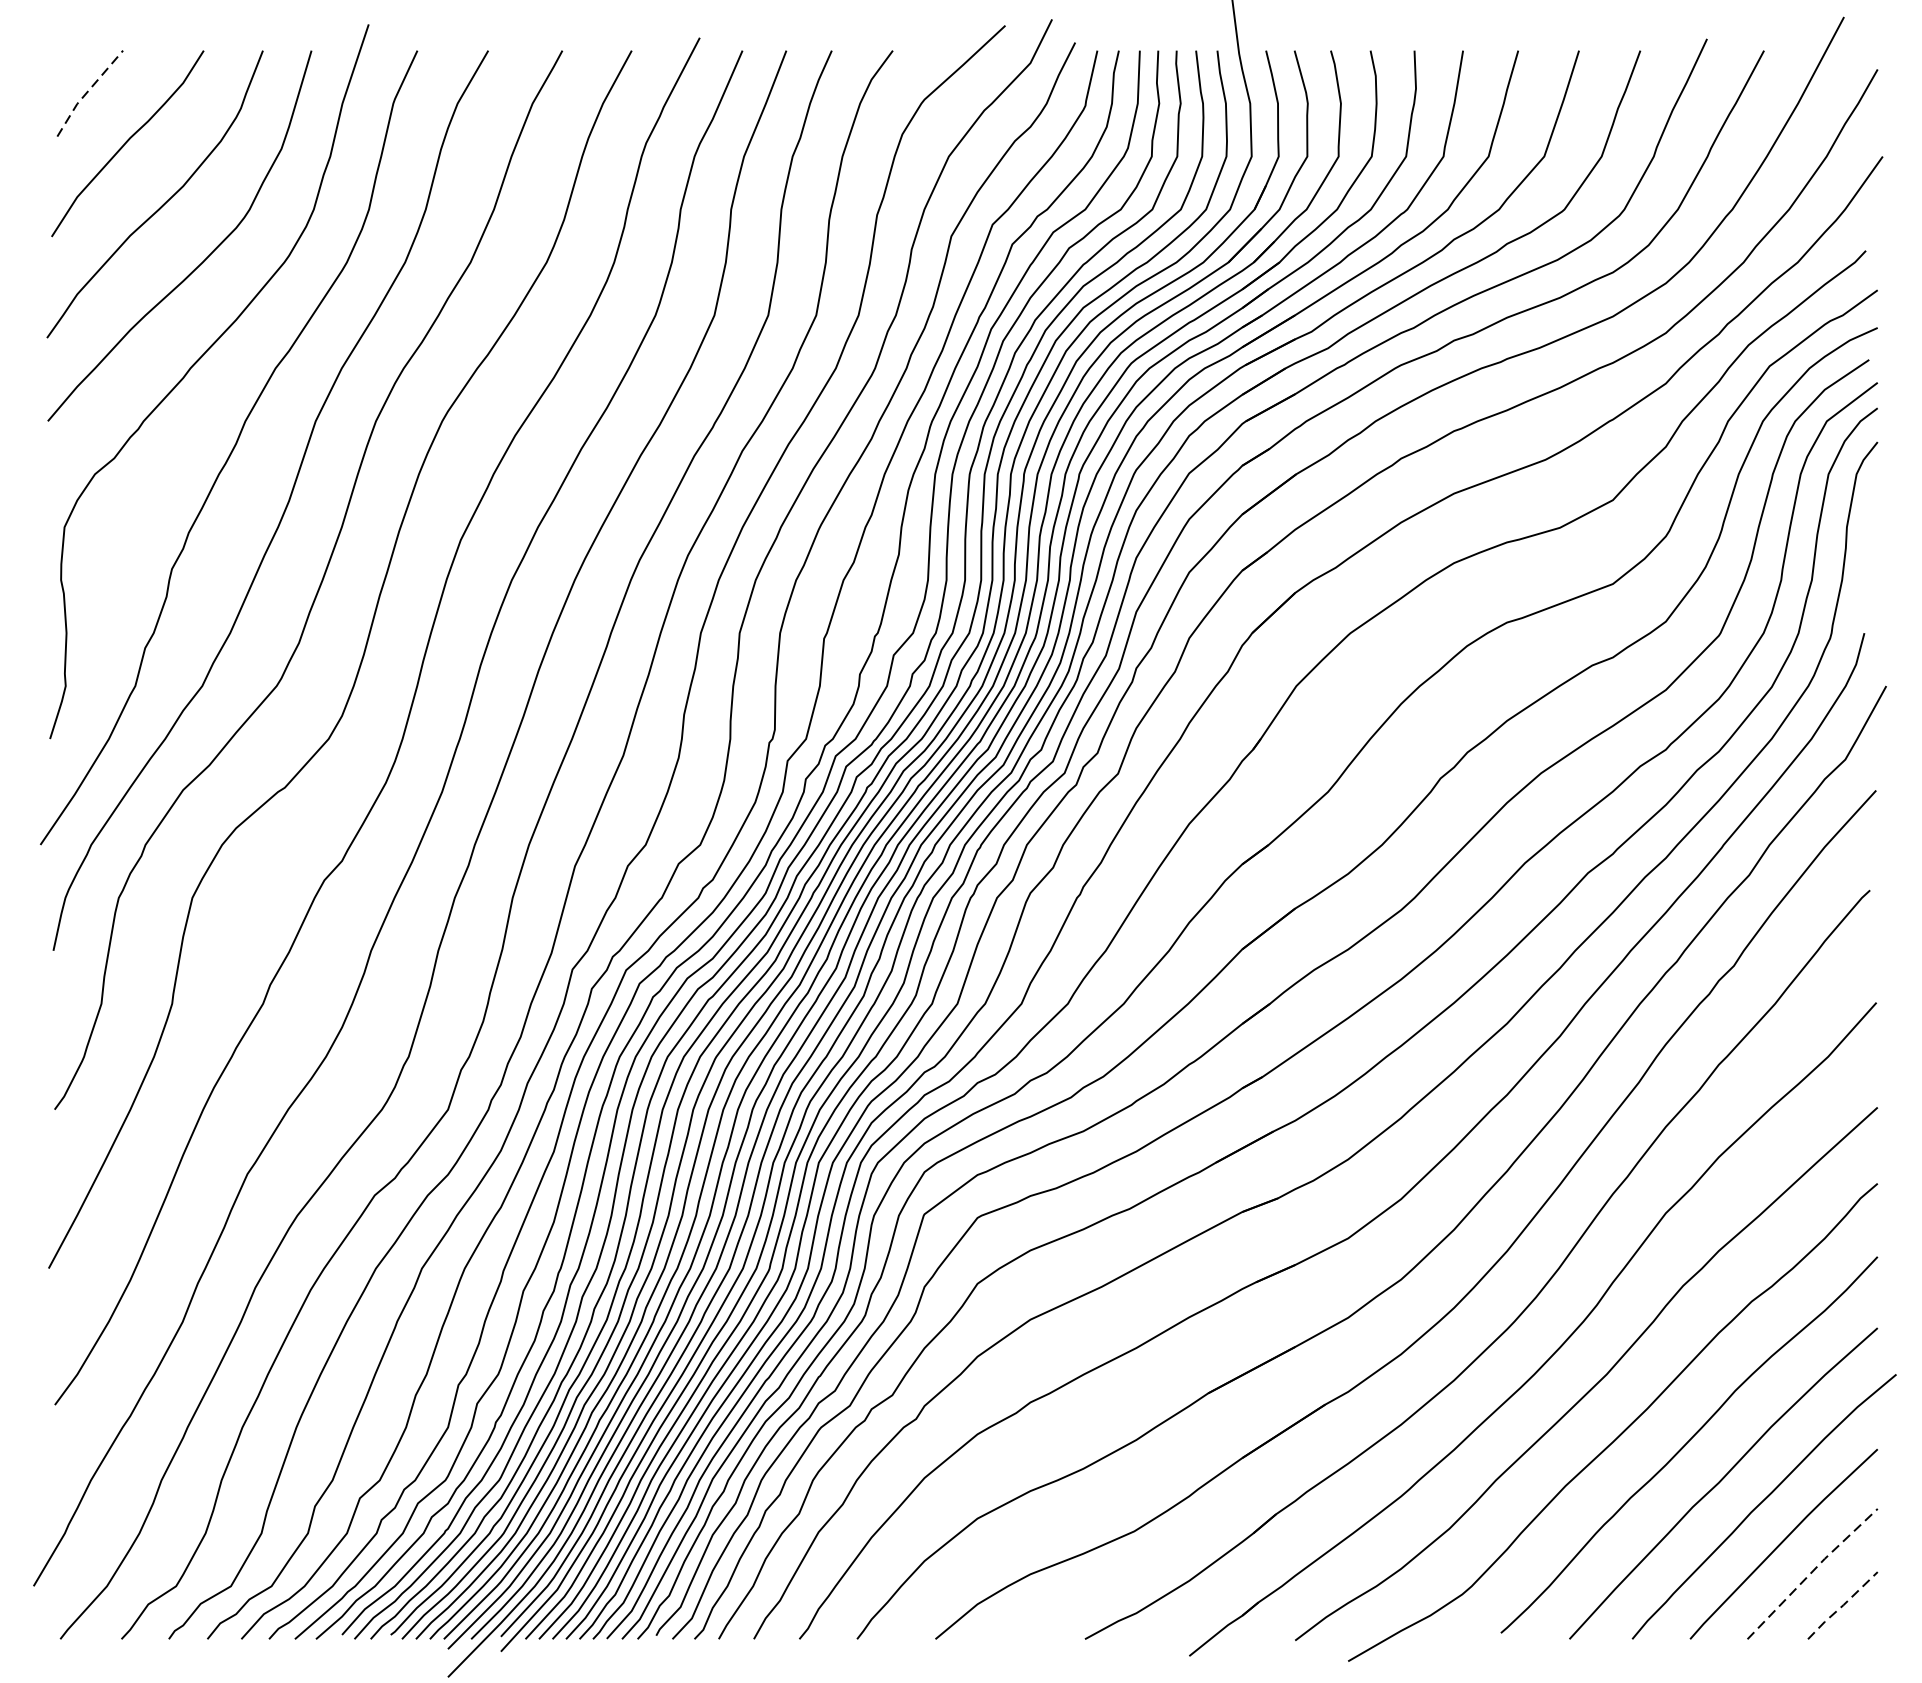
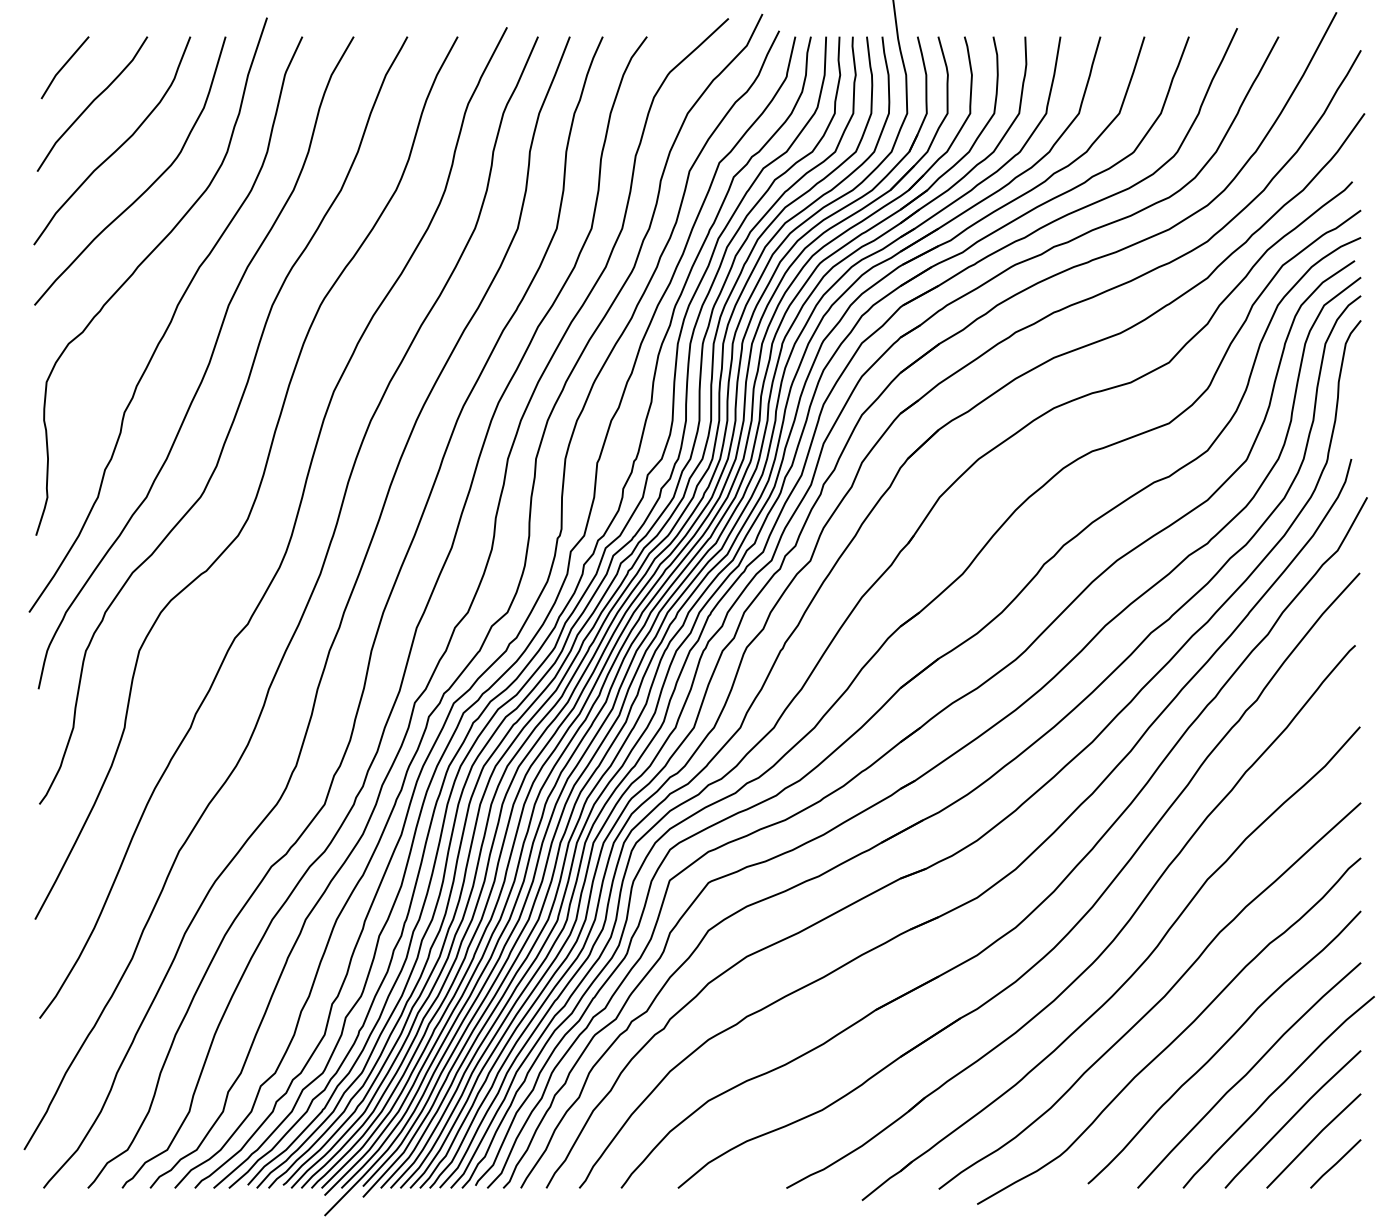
line: (87, 91) -> (63, 66), dashed -> solid
line: (1812, 1571) -> (1313, 1139), dashed -> solid
line: (1842, 1606) -> (1335, 1164), dashed -> solid

